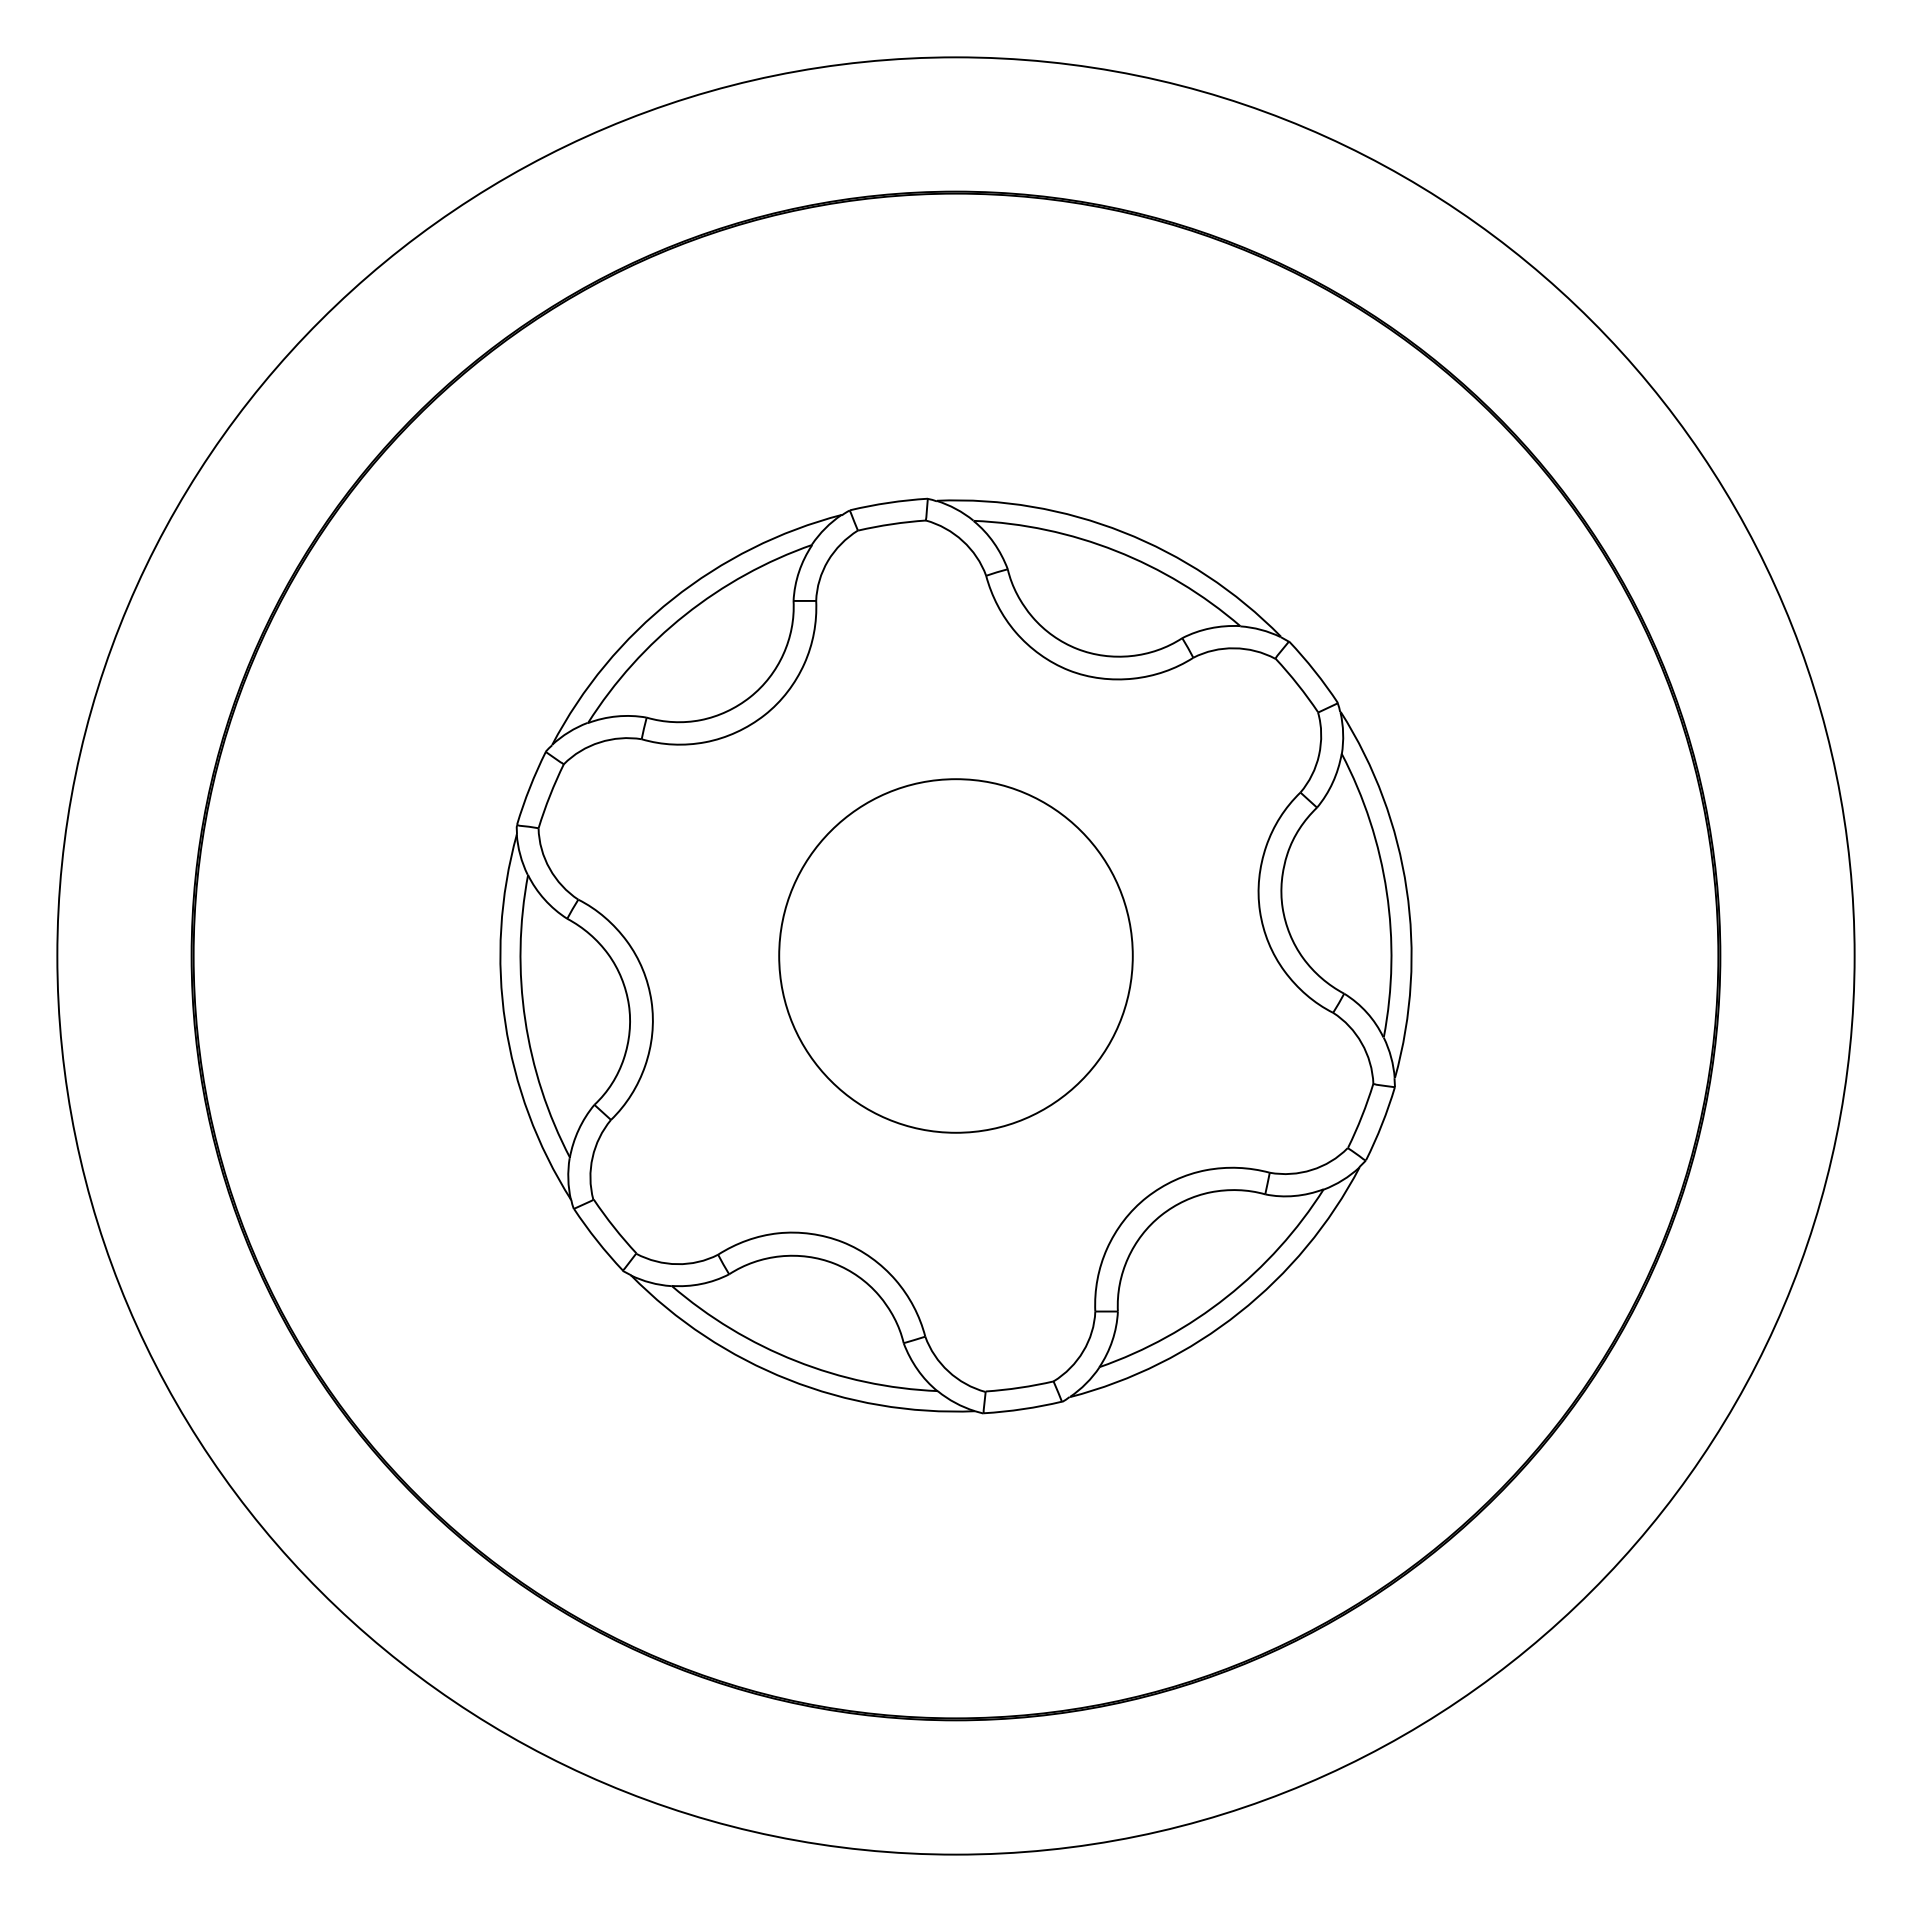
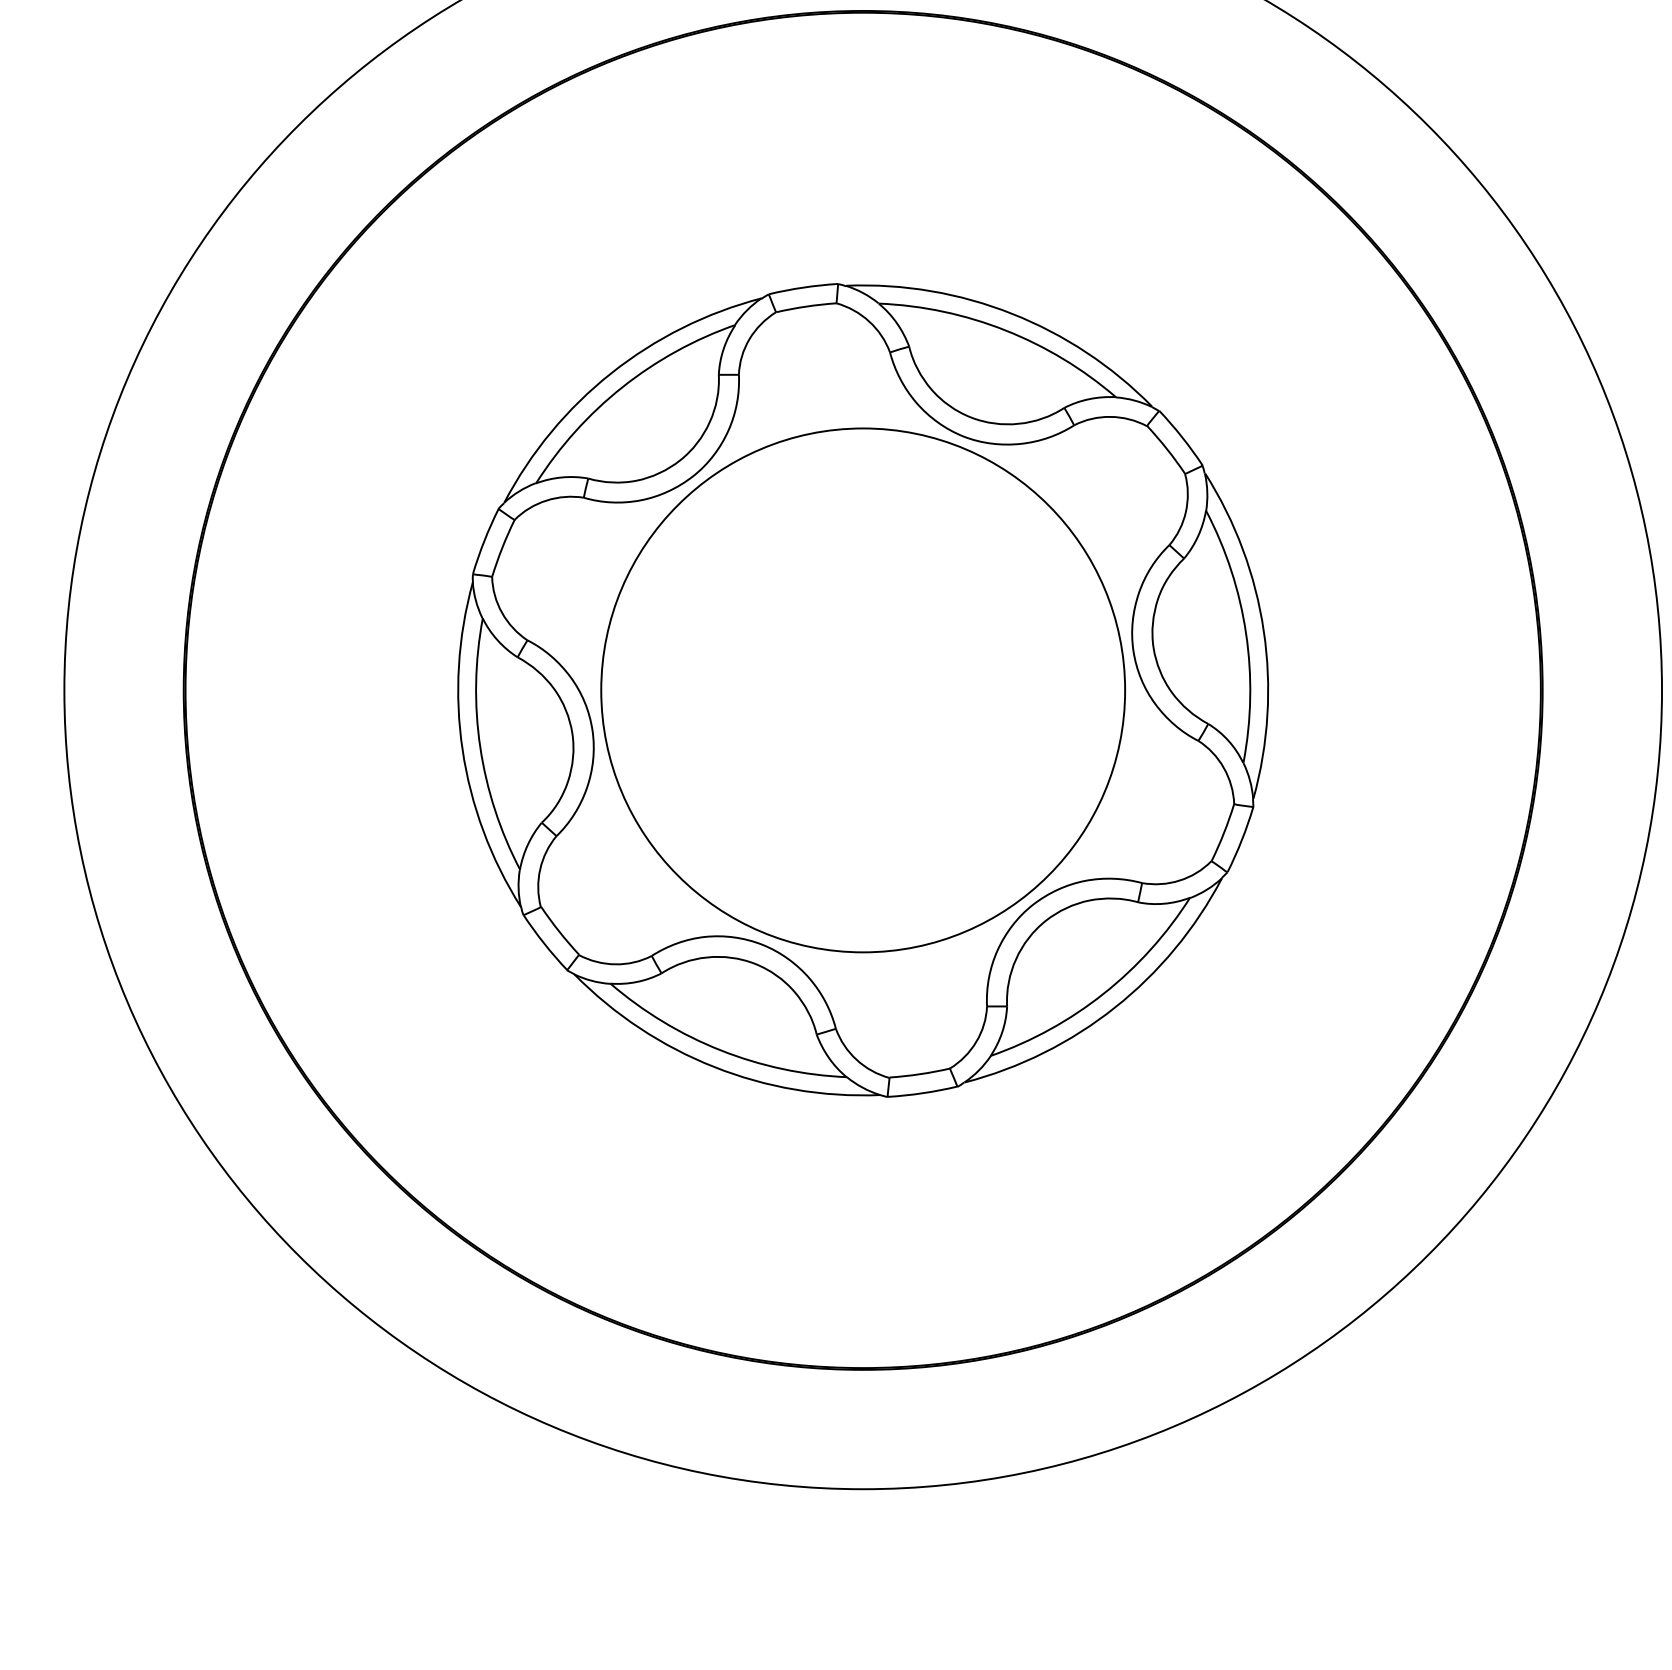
circle: (955, 955) -> (862, 689), size x1.67

